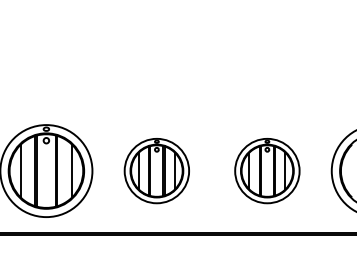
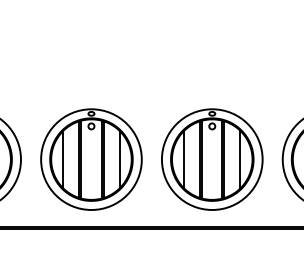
part: (156, 170) -> (91, 158), size x1.43
part: (267, 170) -> (212, 158), size x1.43

